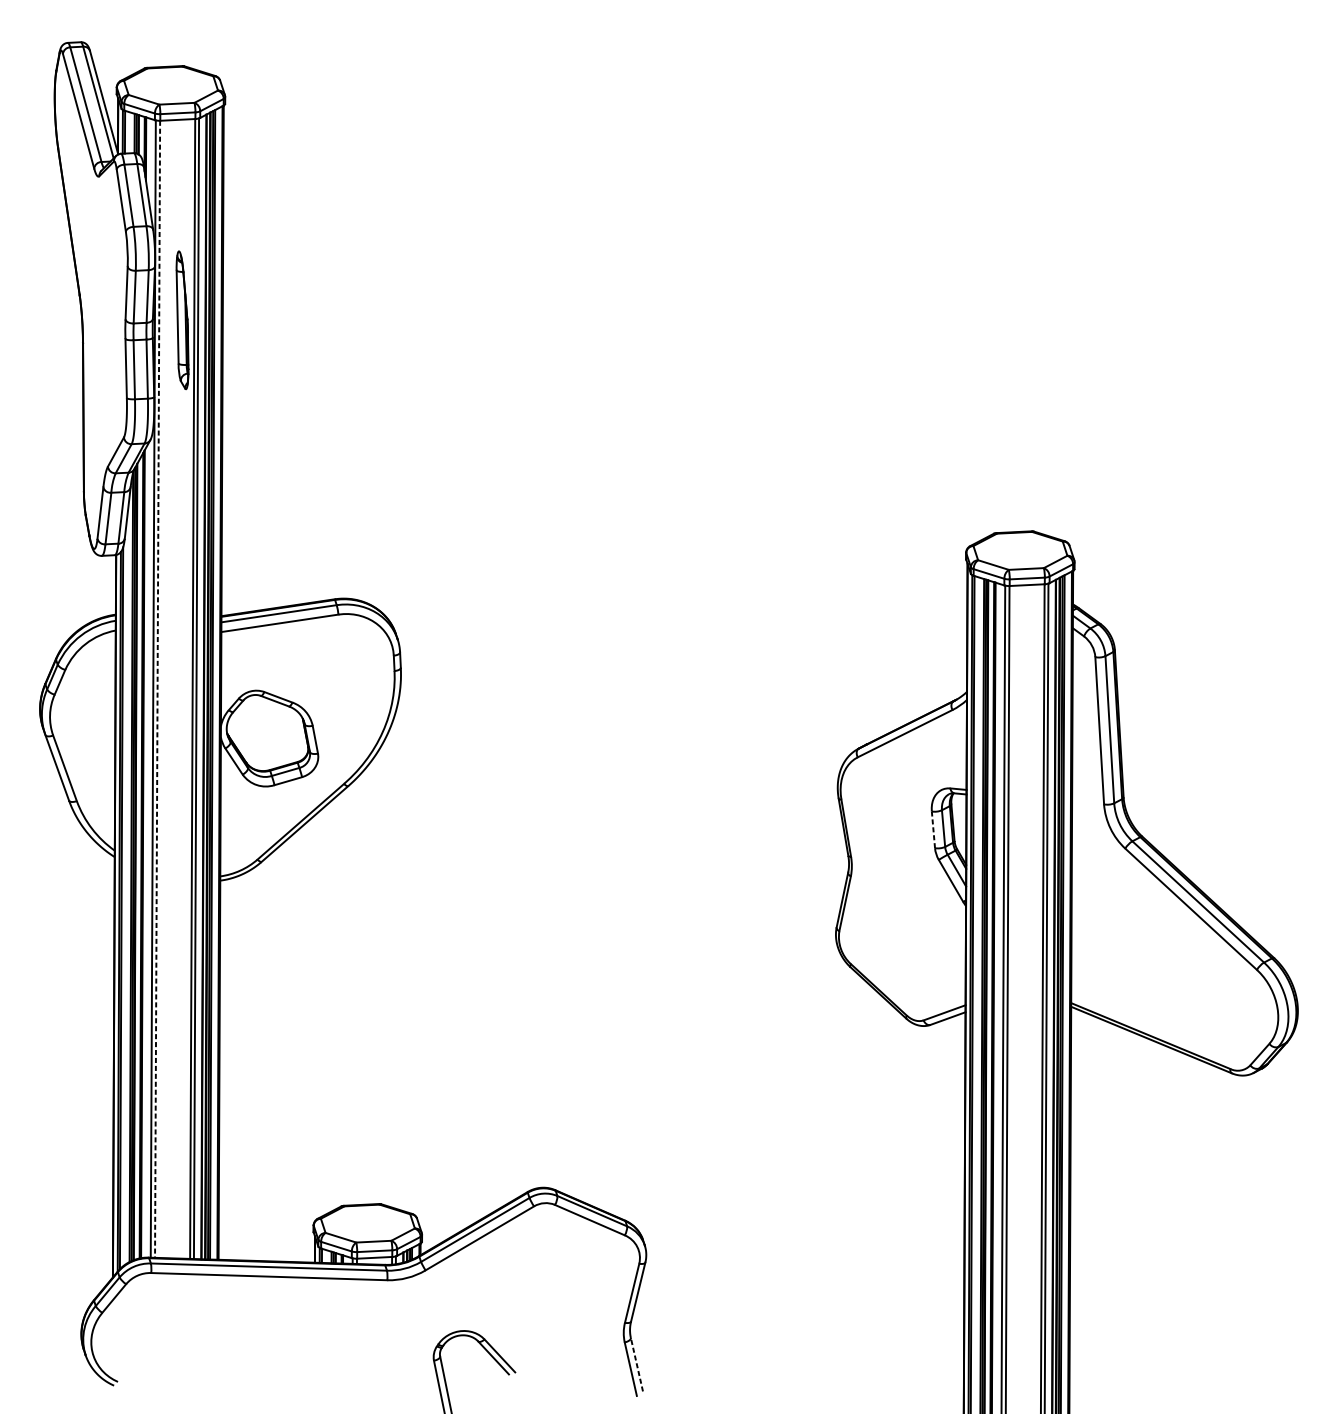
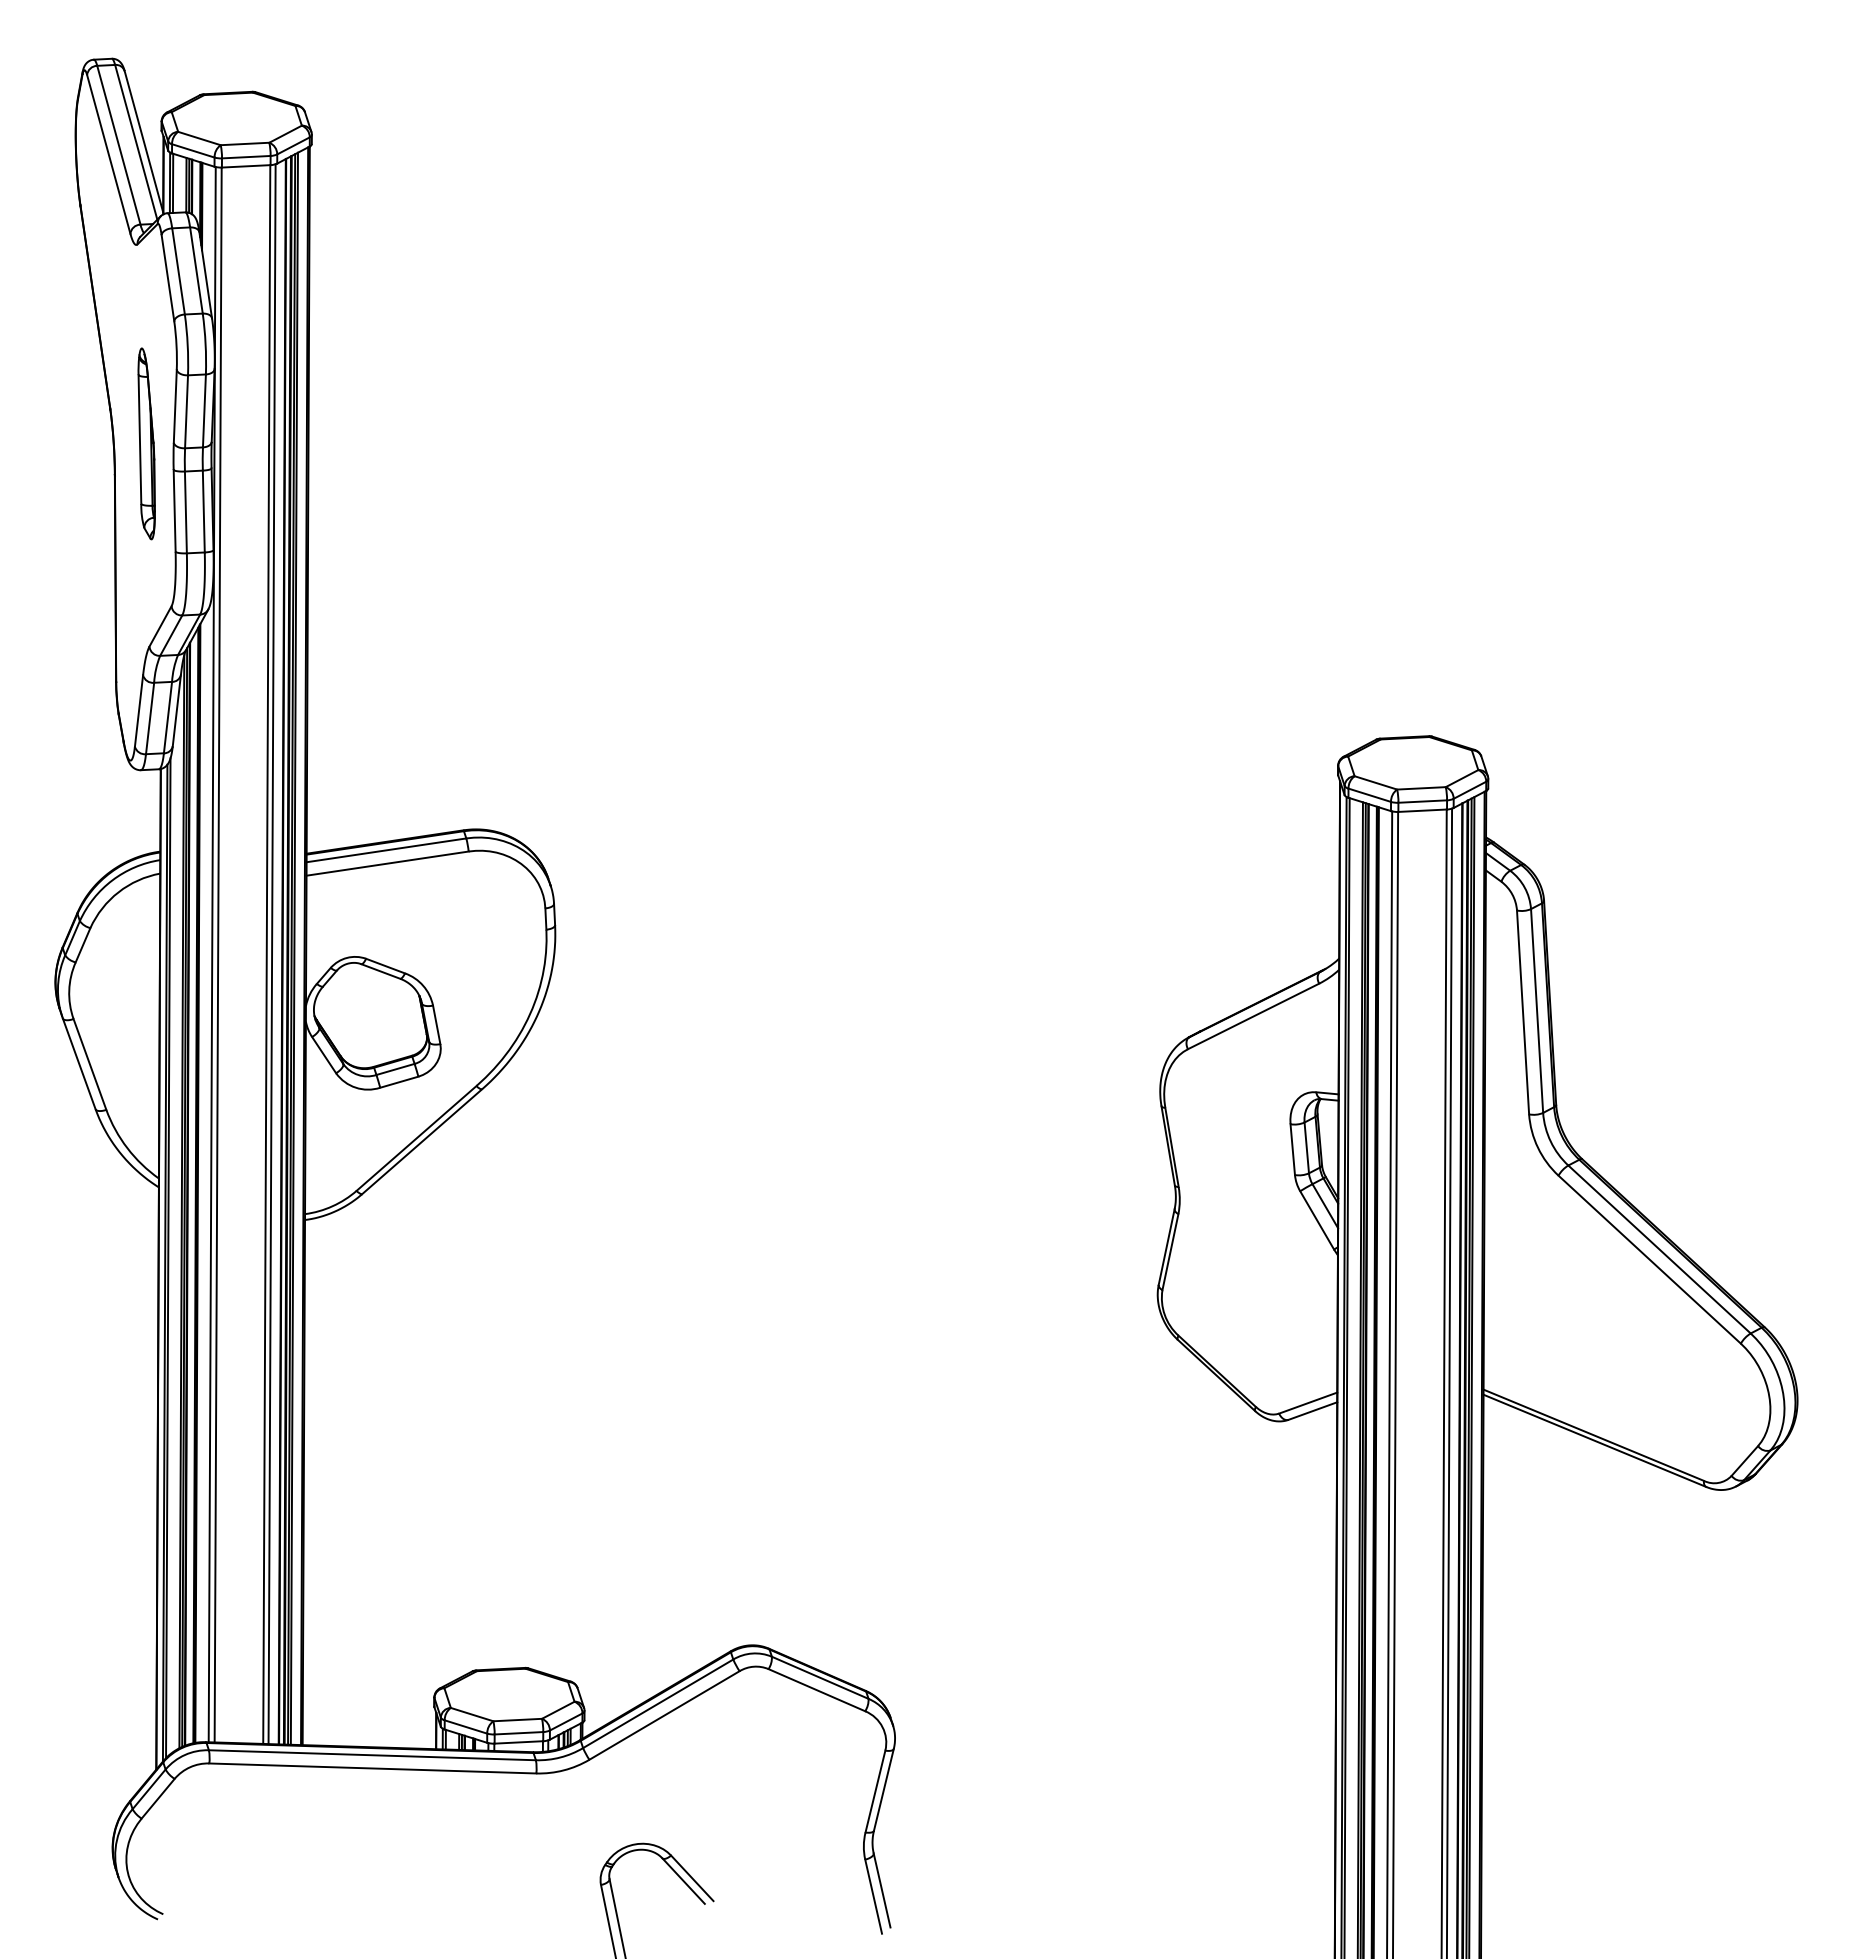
part: (182, 320) -> (146, 443), moved
line: (157, 689) -> (218, 955), dashed -> solid
line: (933, 829) -> (1292, 1149), dashed -> solid
line: (637, 1364) -> (882, 1890), dashed -> solid

